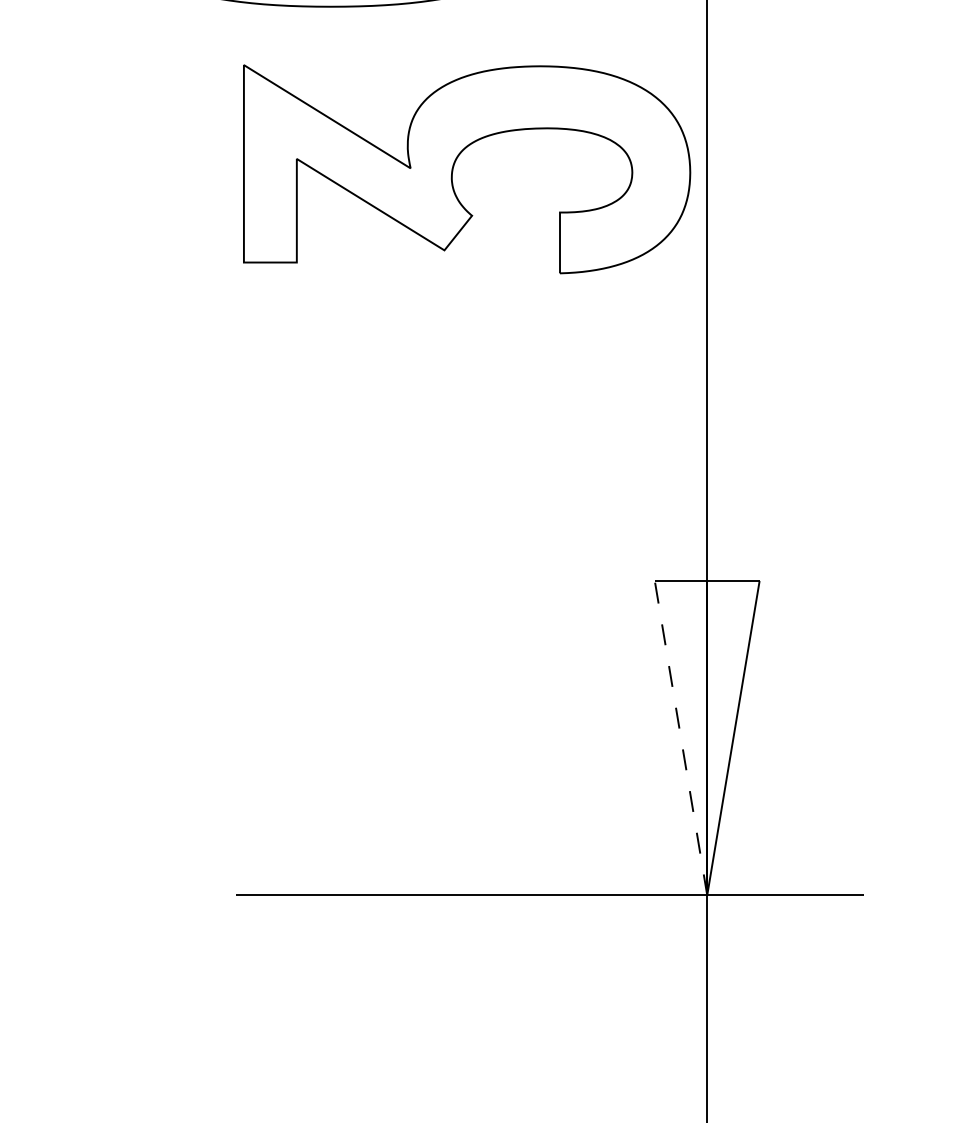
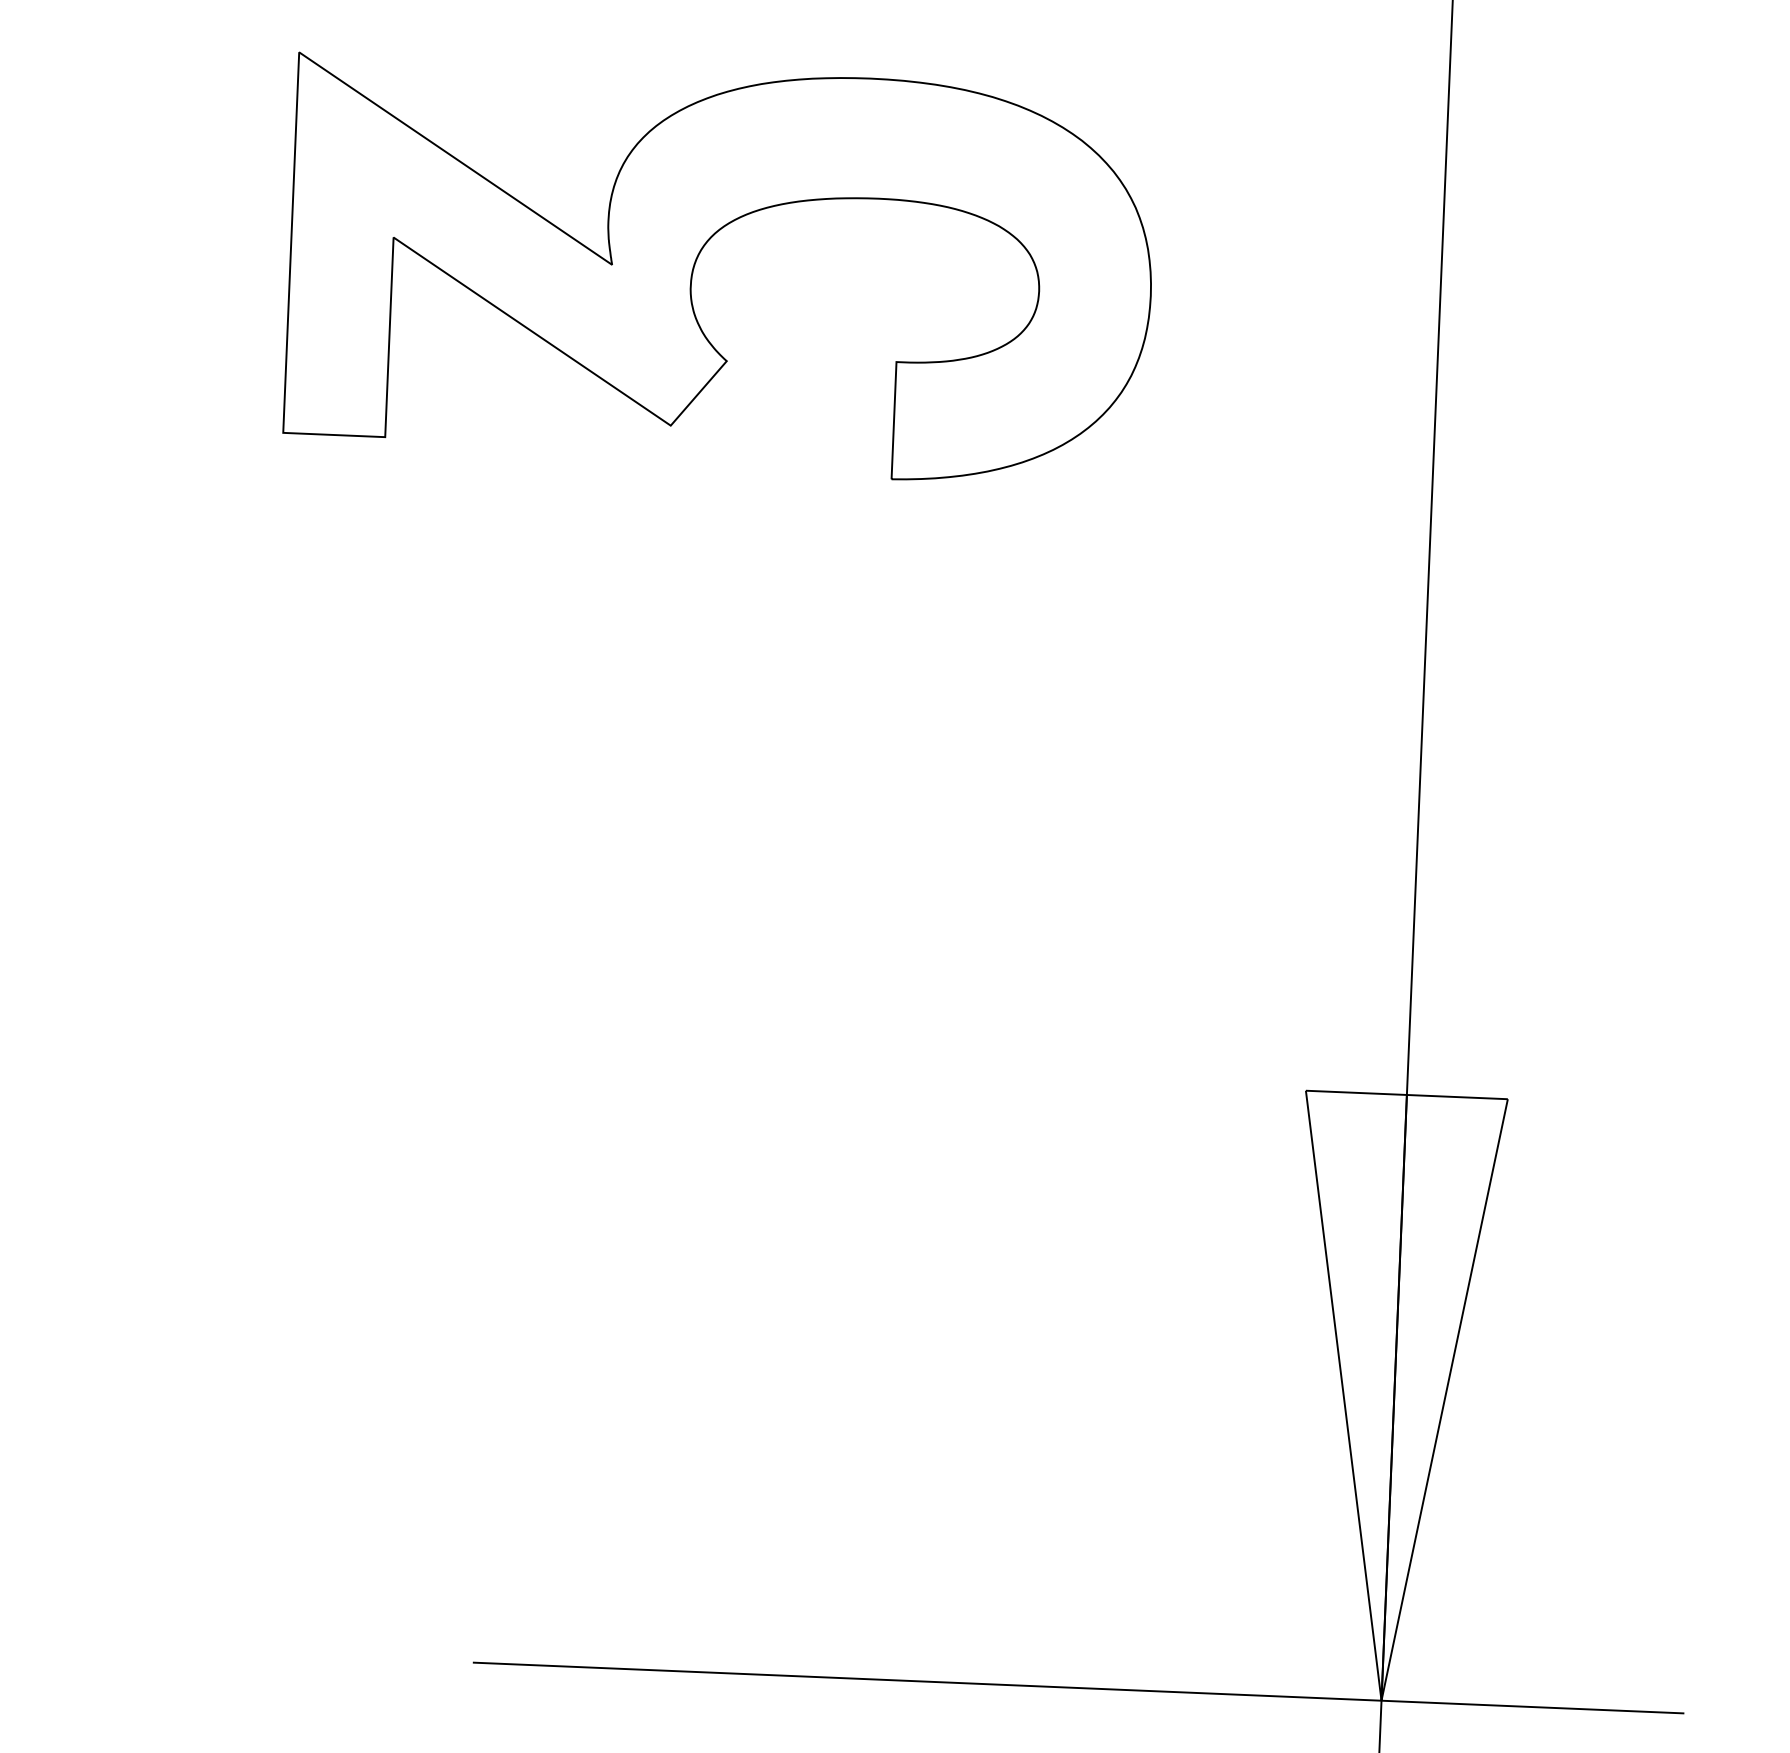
part: (454, 166) -> (696, 264), moved
line: (680, 737) -> (1342, 1394), dashed -> solid

